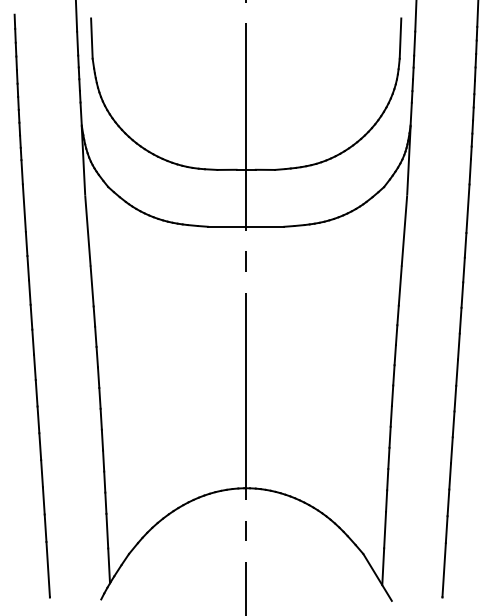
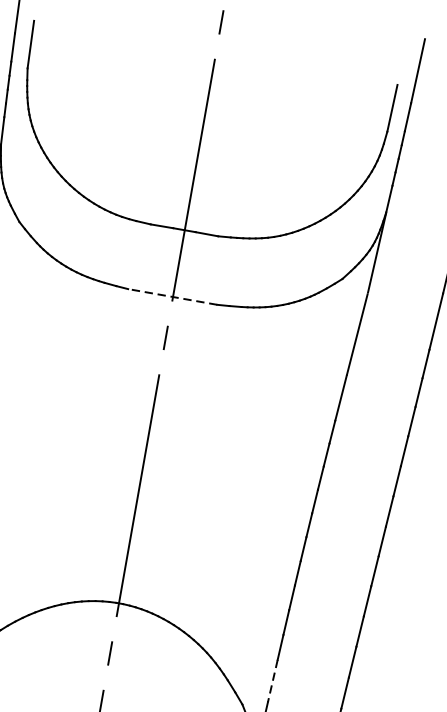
line: (245, 226) -> (172, 296), solid -> dashed
line: (385, 530) -> (273, 681), solid -> dashed

